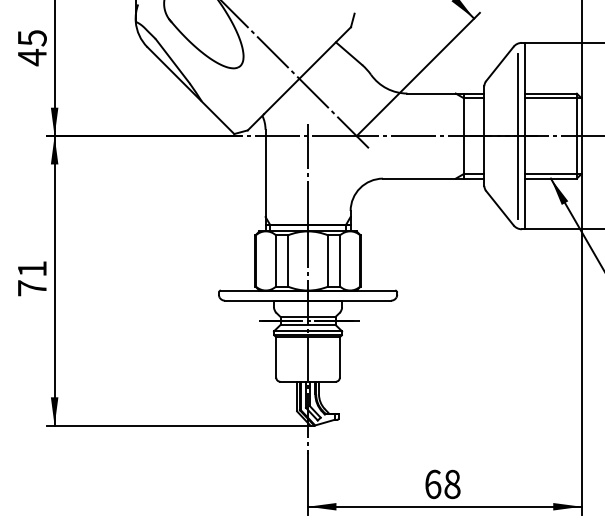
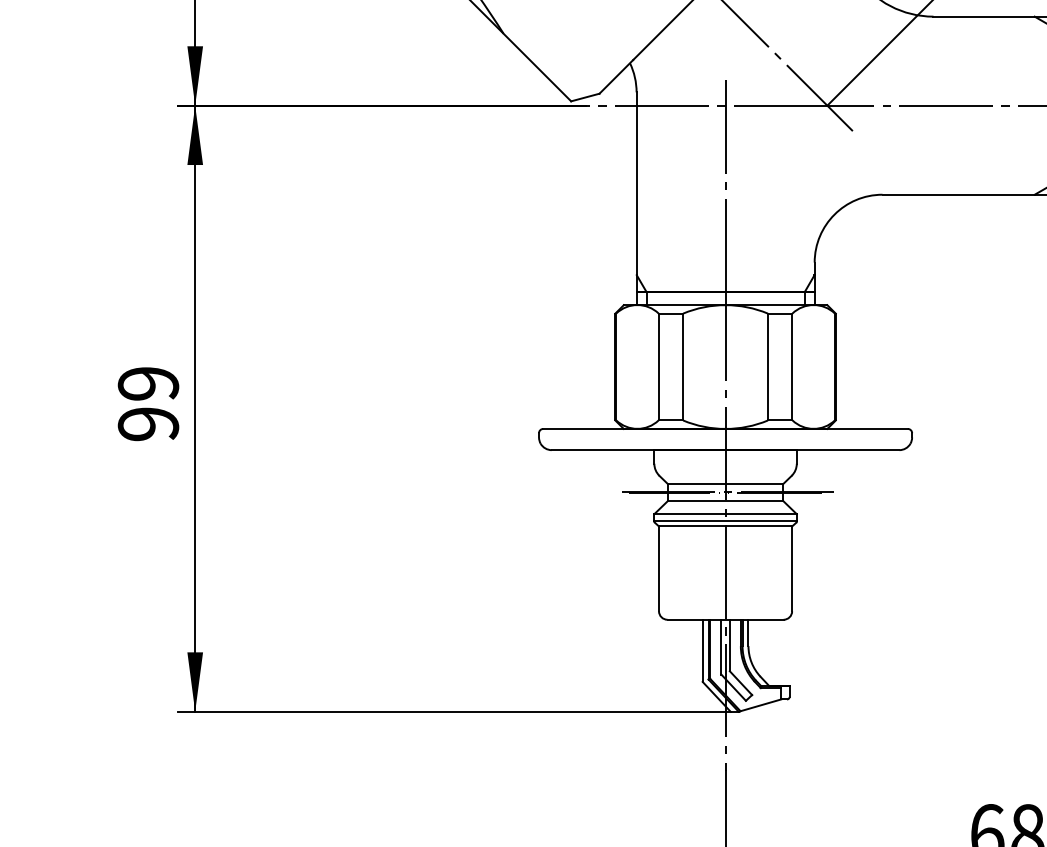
text: (31, 278) -> (146, 403), 71 -> 99

